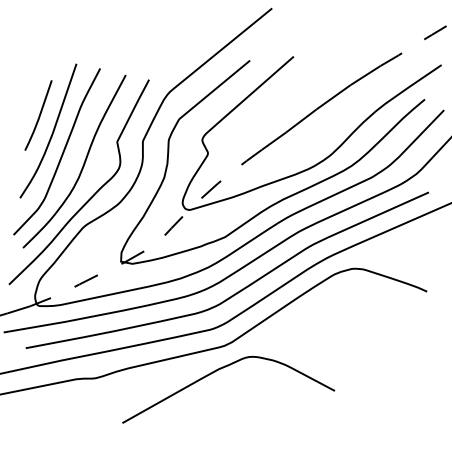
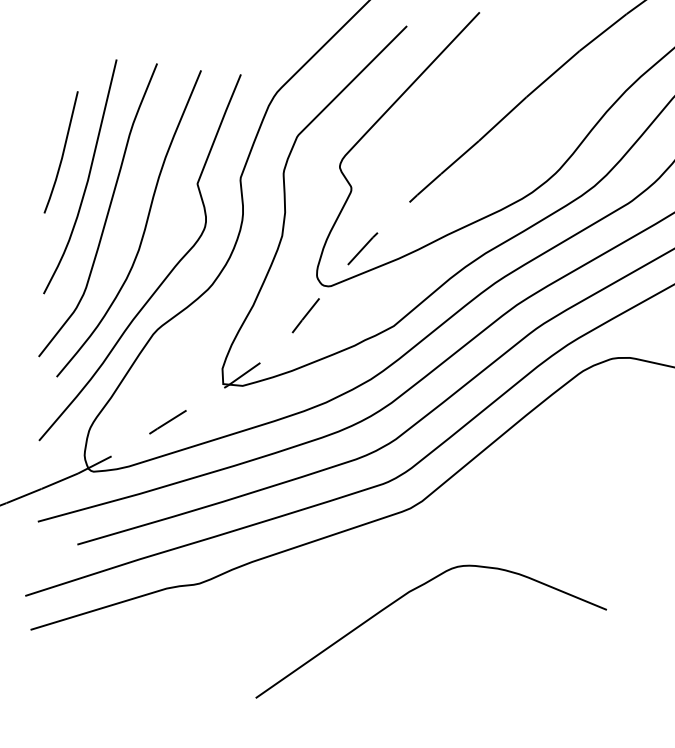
curve: (217, 371) -> (406, 596), moved

